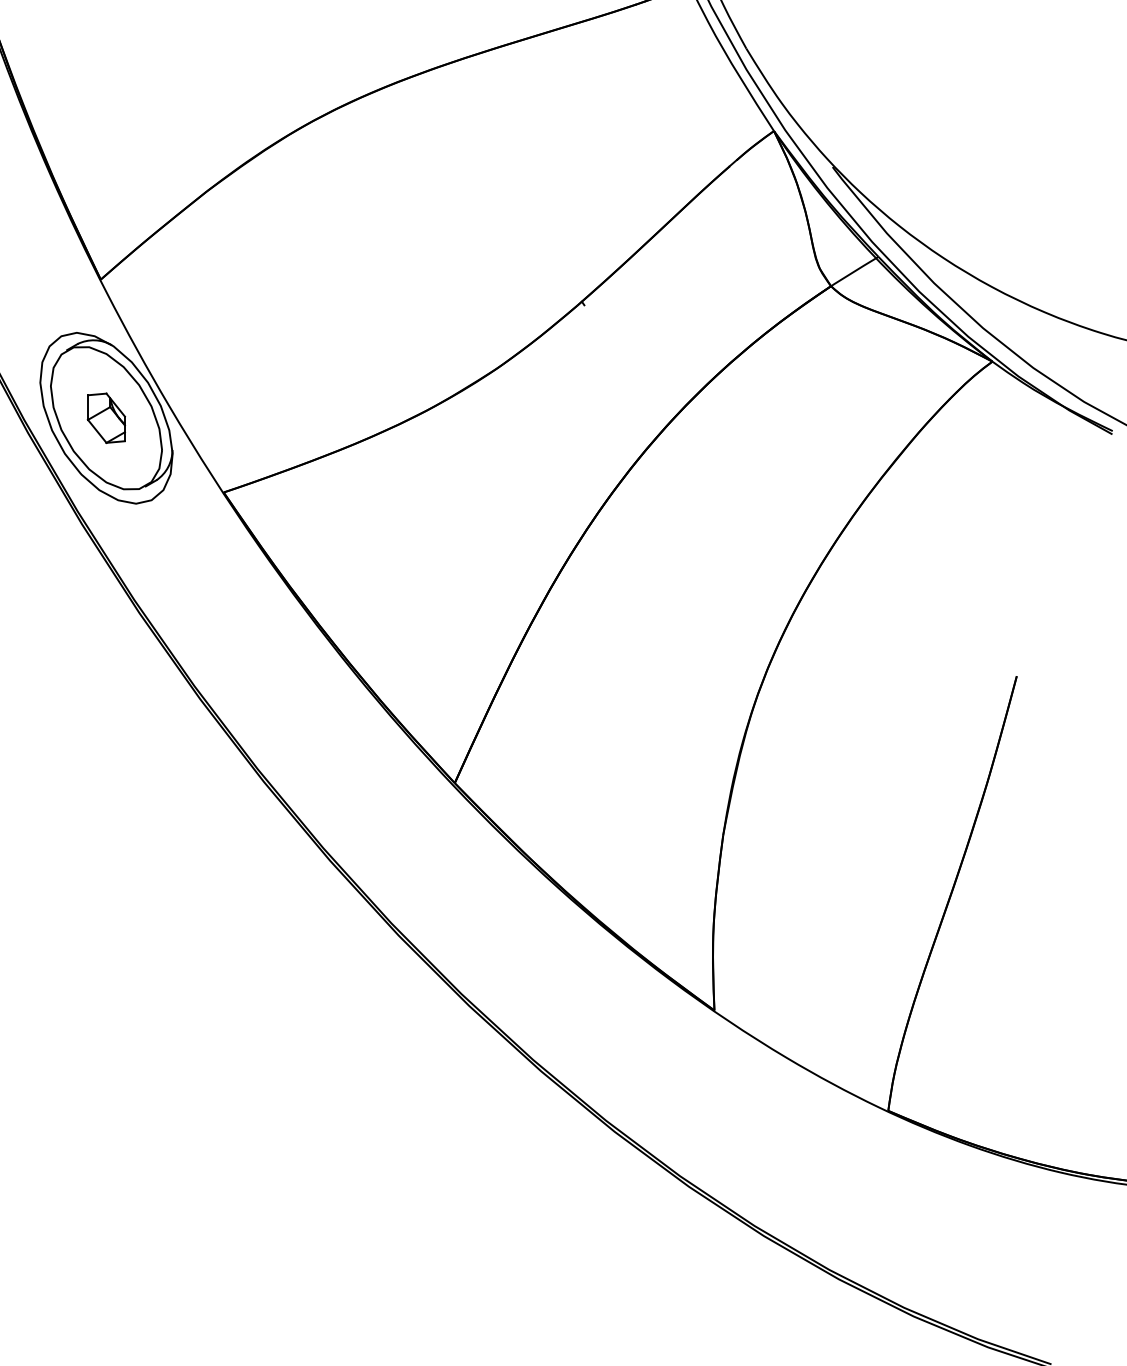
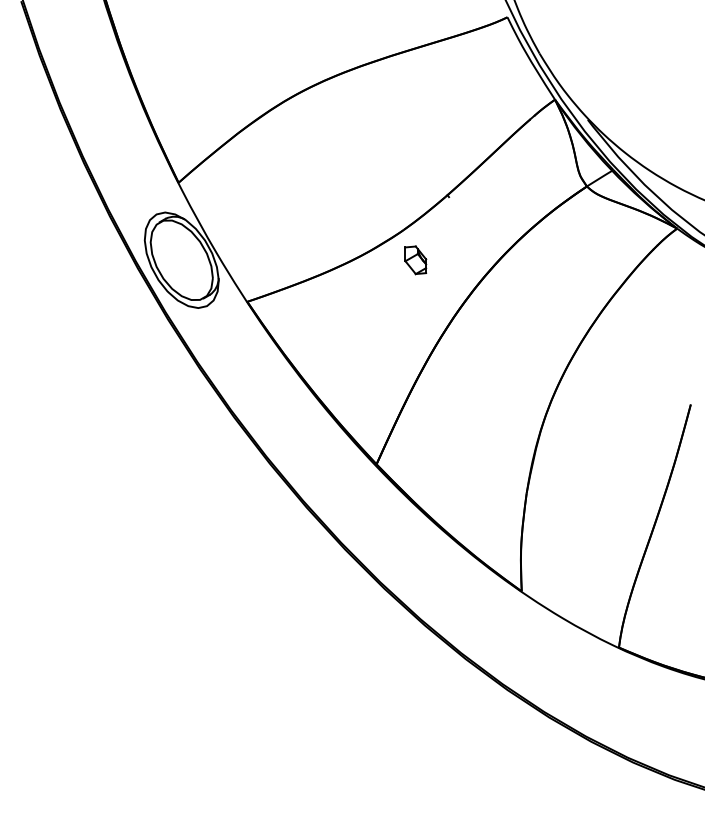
part: (105, 418) -> (415, 260), moved

